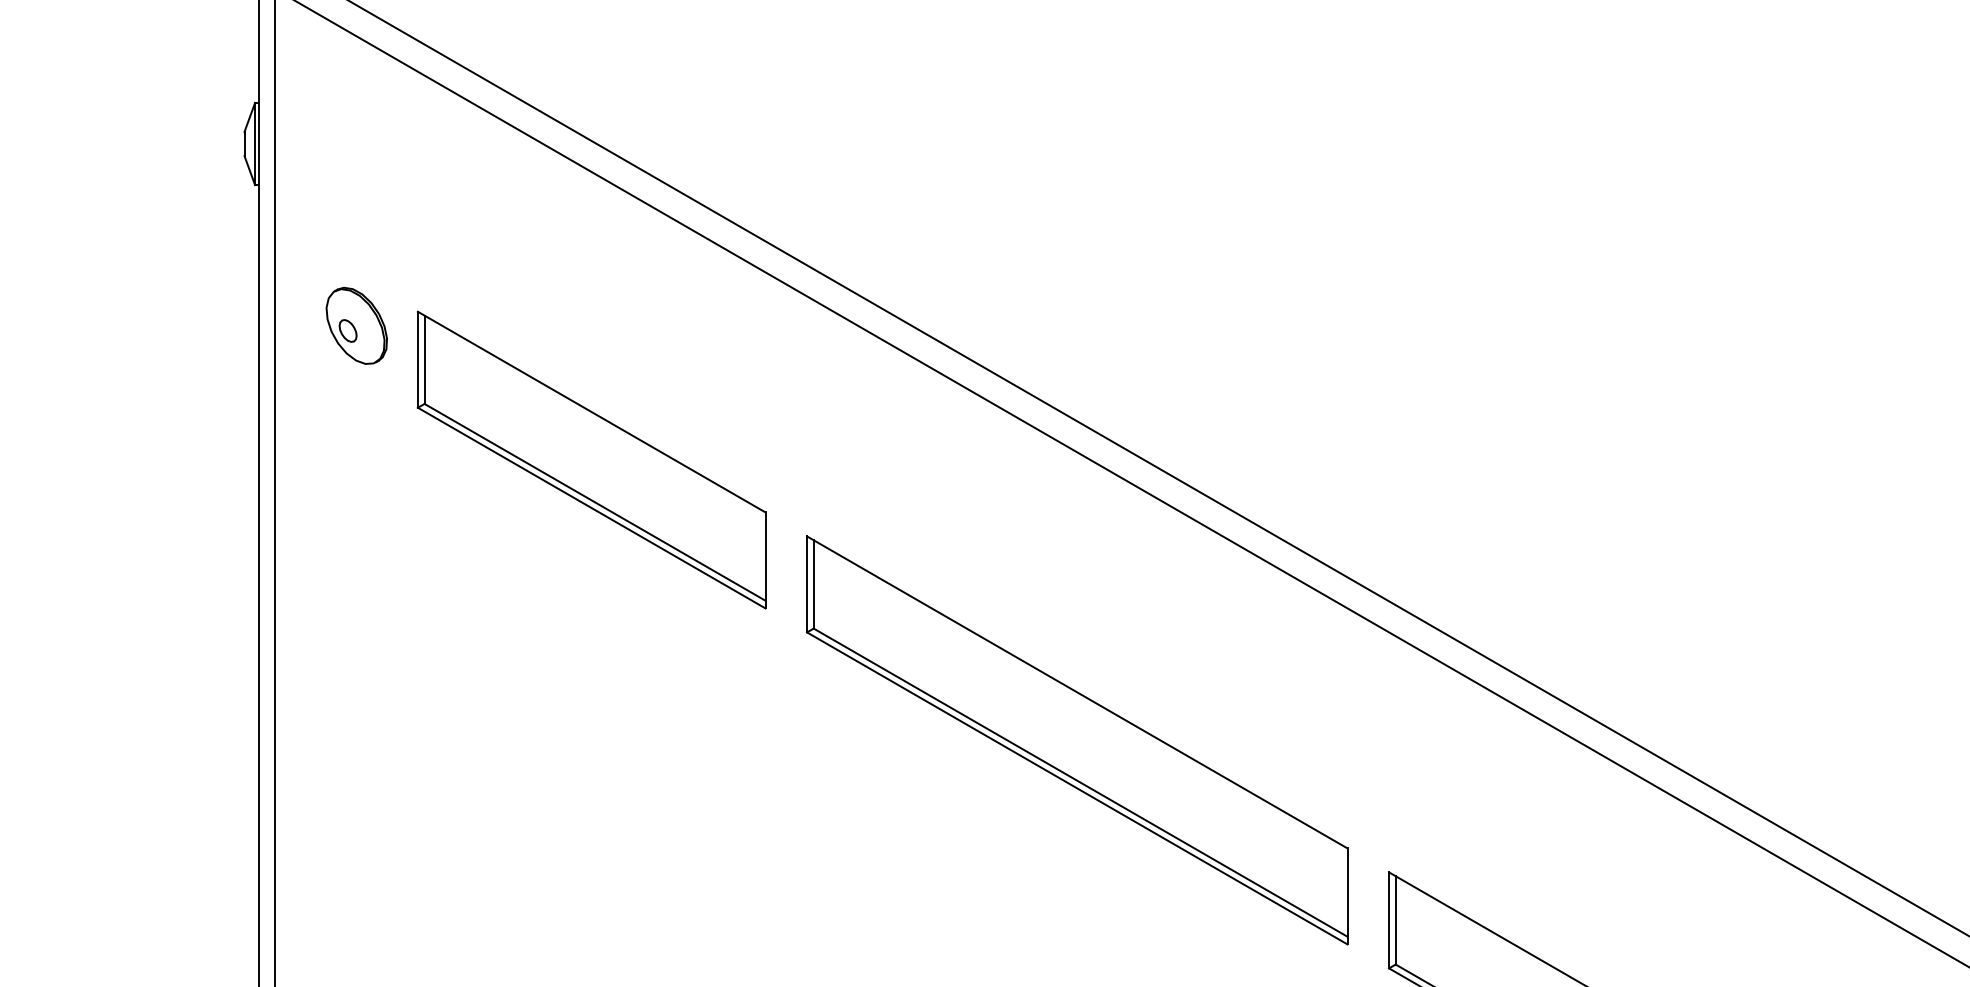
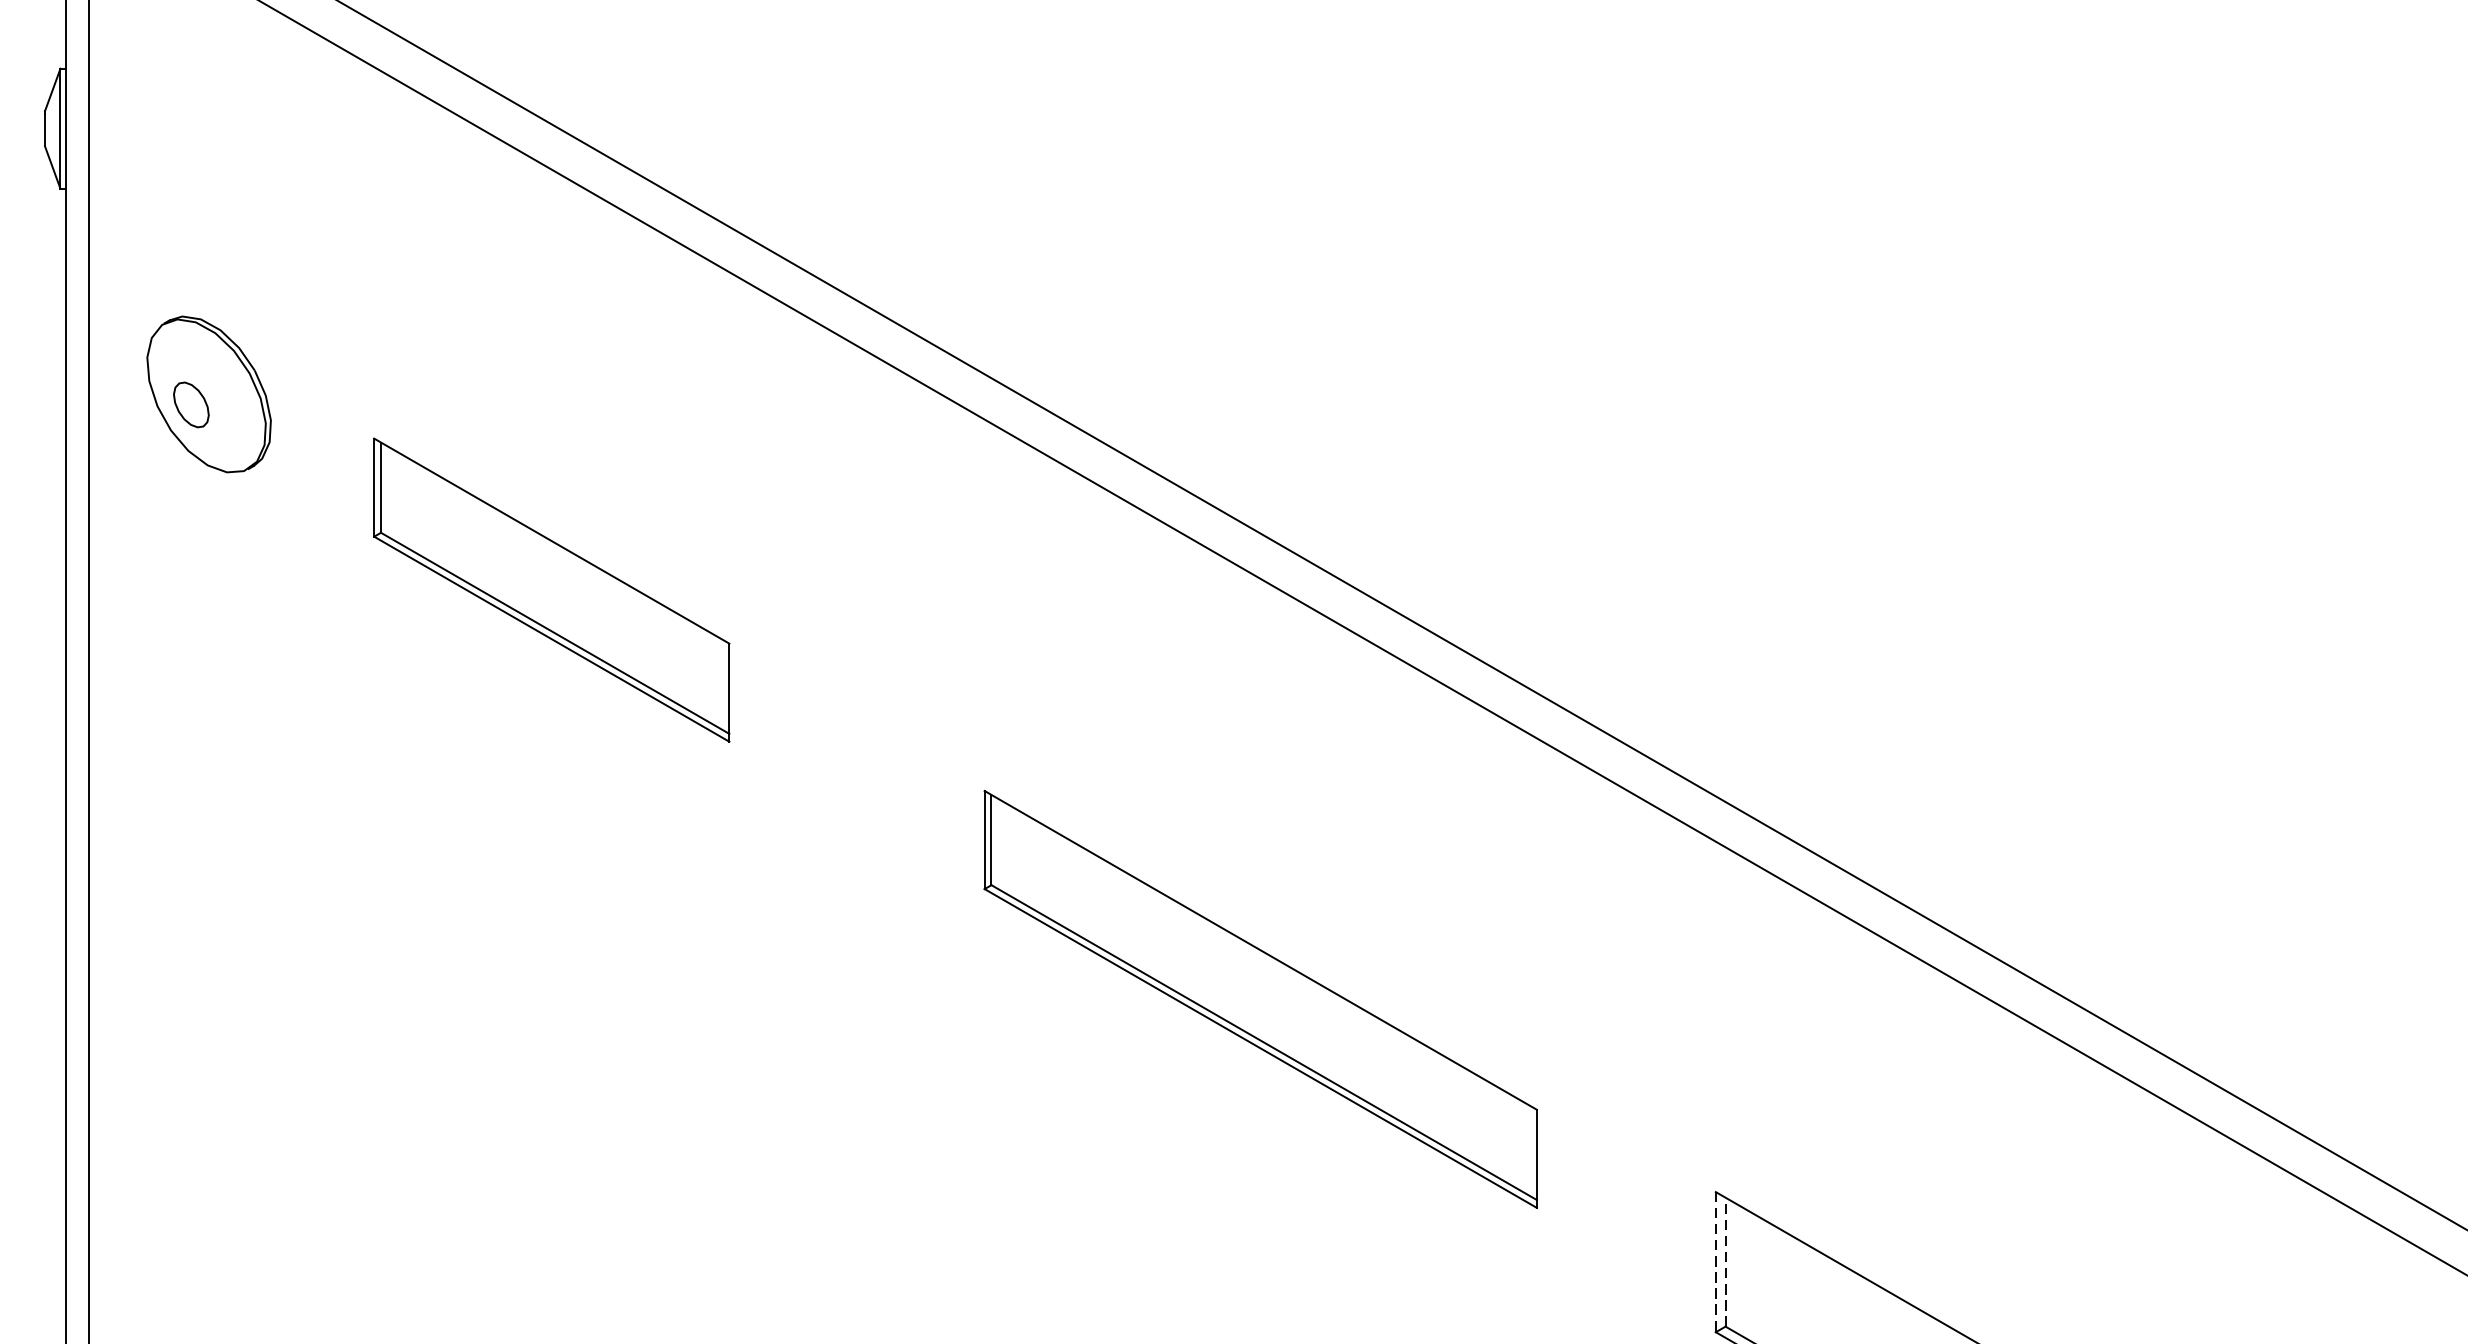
part: (356, 325) -> (208, 393), size x1.4
part: (591, 459) -> (551, 589), size x0.7
part: (1077, 740) -> (1261, 999), size x0.7
line: (1395, 919) -> (1725, 1260), solid -> dashed
line: (1389, 920) -> (1716, 1262), solid -> dashed

